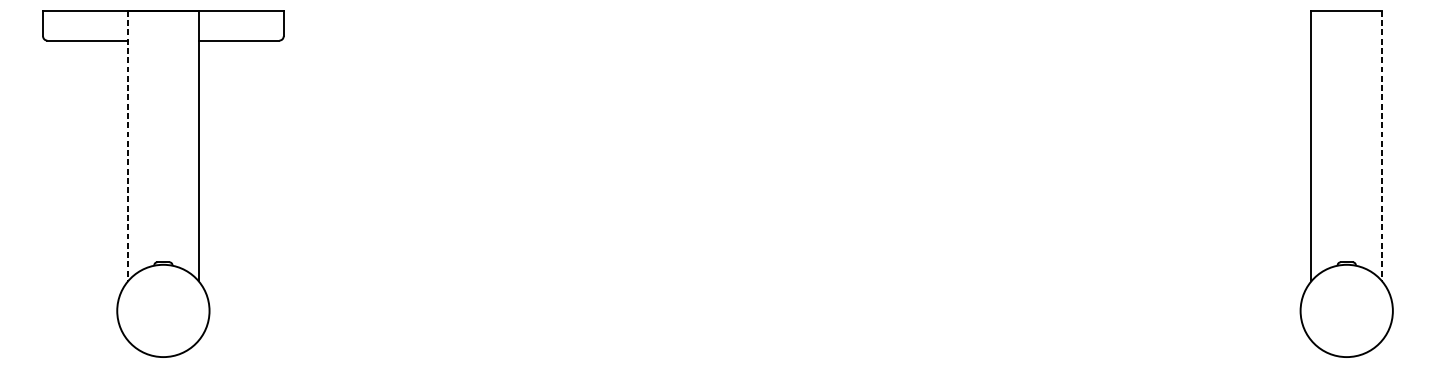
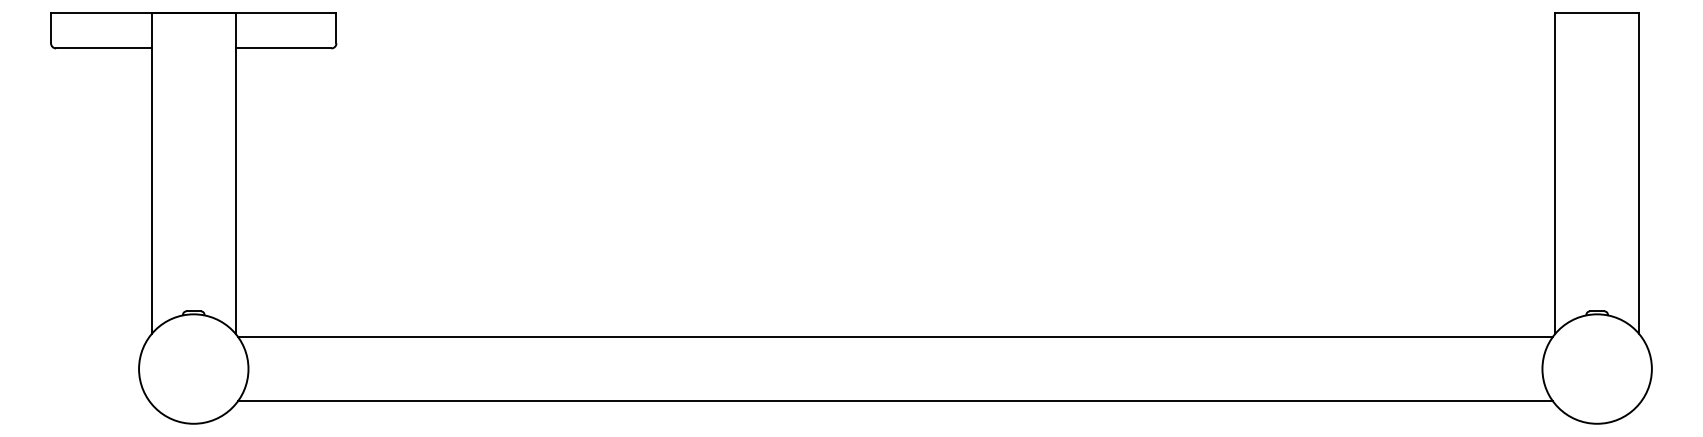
line: (127, 146) -> (151, 174), dashed -> solid
line: (1382, 146) -> (1639, 174), dashed -> solid
line: (755, 284) -> (895, 337), added
line: (755, 337) -> (895, 400), added

